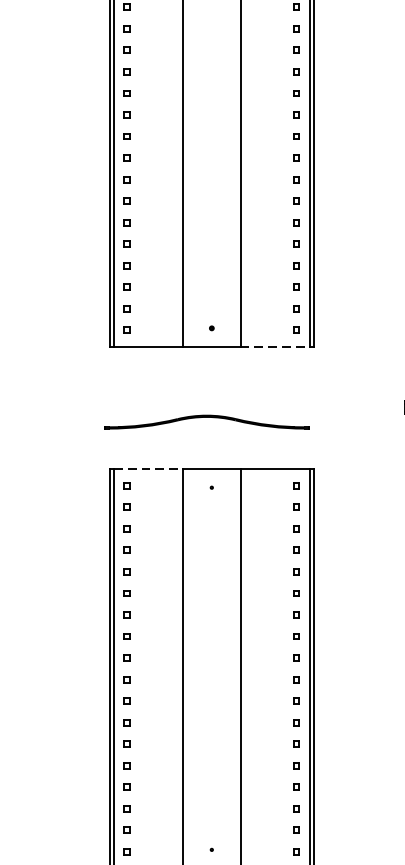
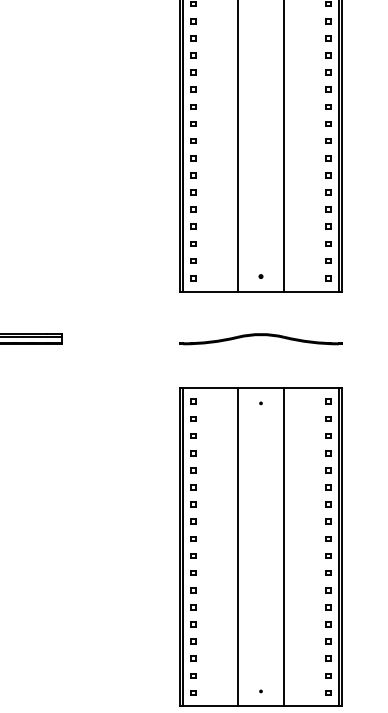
line: (275, 347) -> (311, 291), dashed -> solid
part: (206, 422) -> (260, 339), moved
line: (149, 469) -> (211, 388), dashed -> solid

